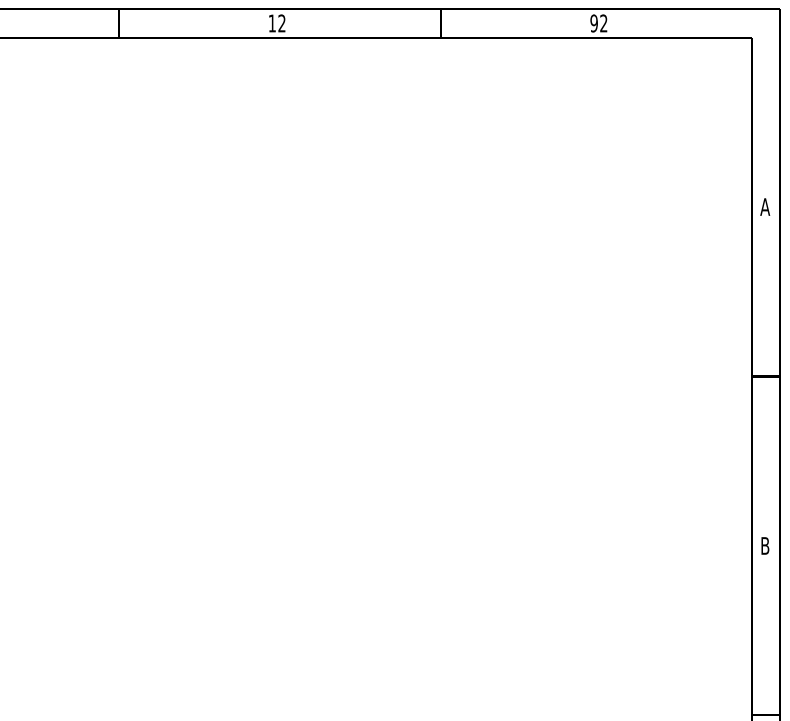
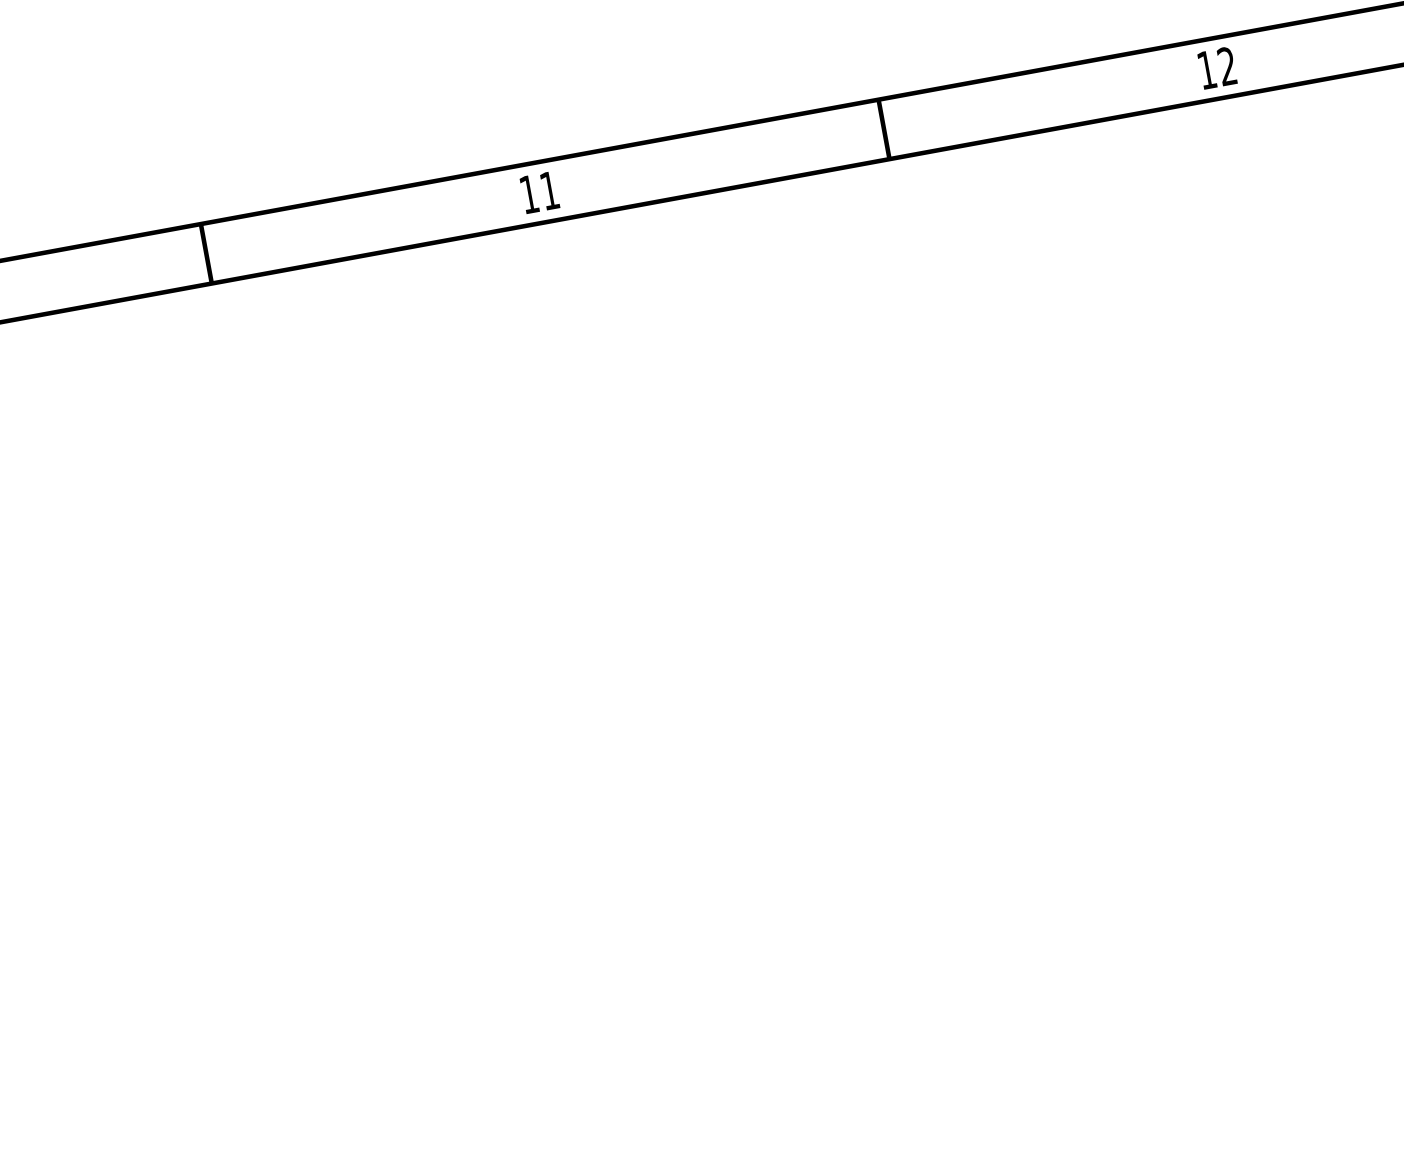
text: (281, 23) -> (548, 190), 12 -> 11
text: (593, 23) -> (1205, 70), 92 -> 12

